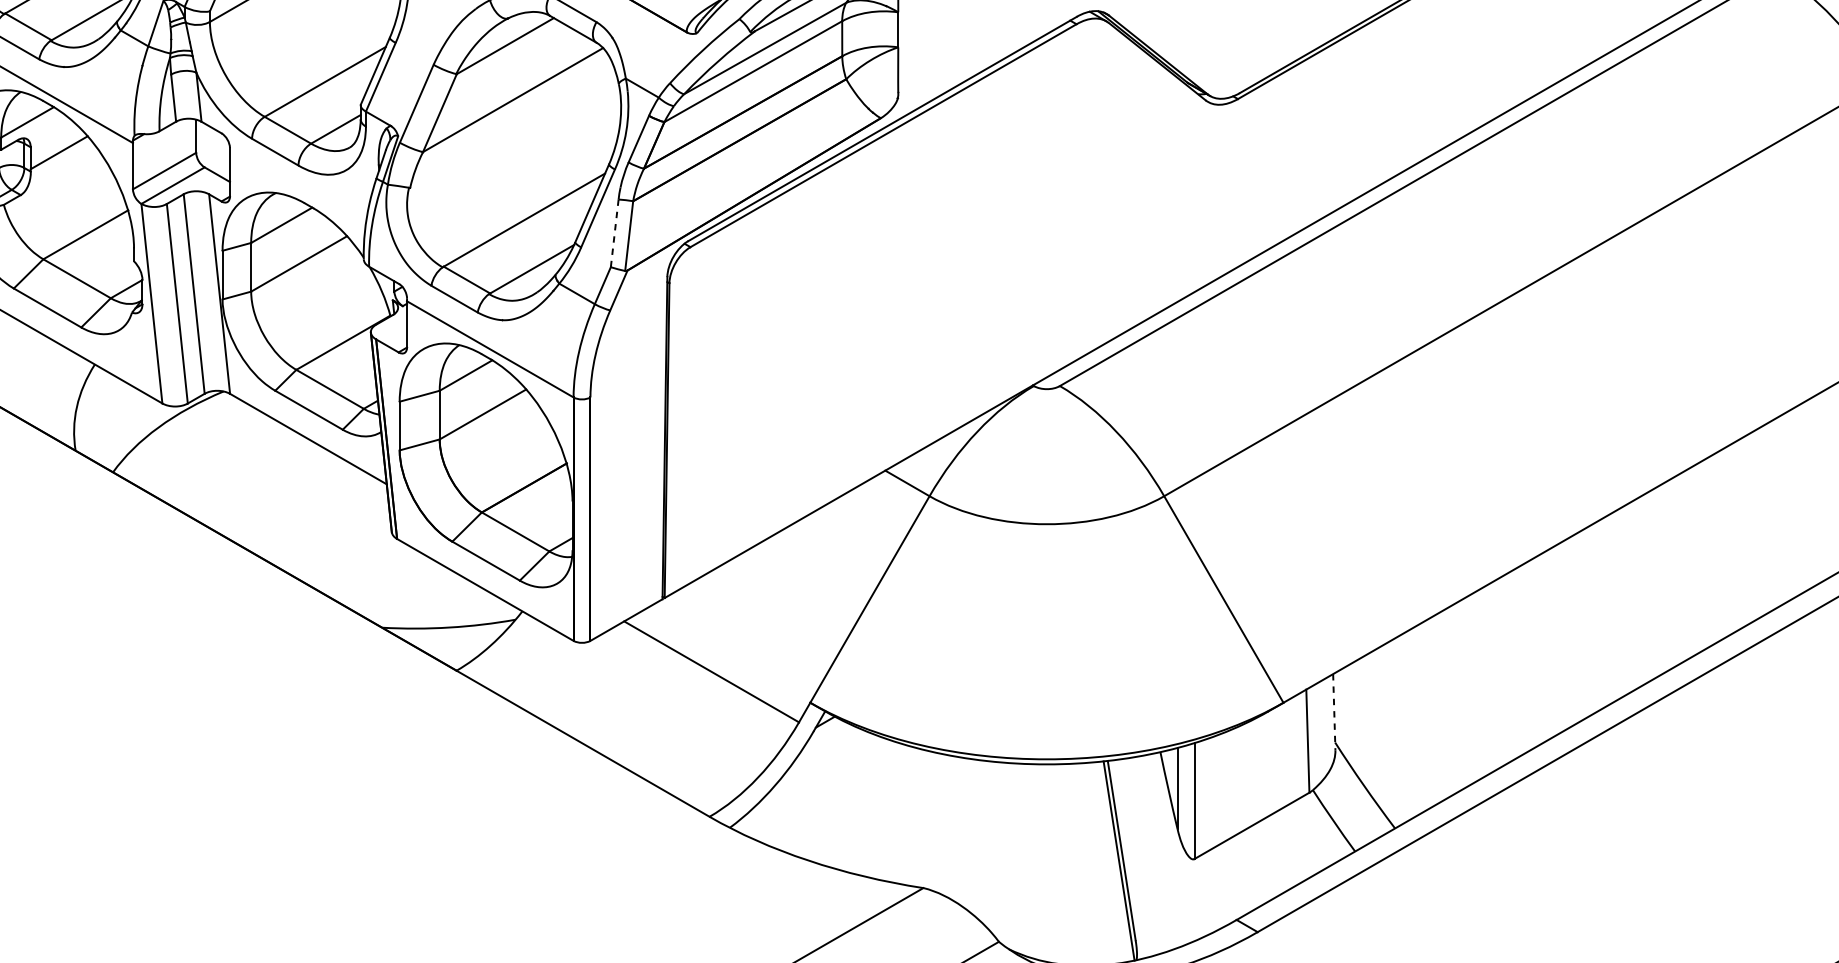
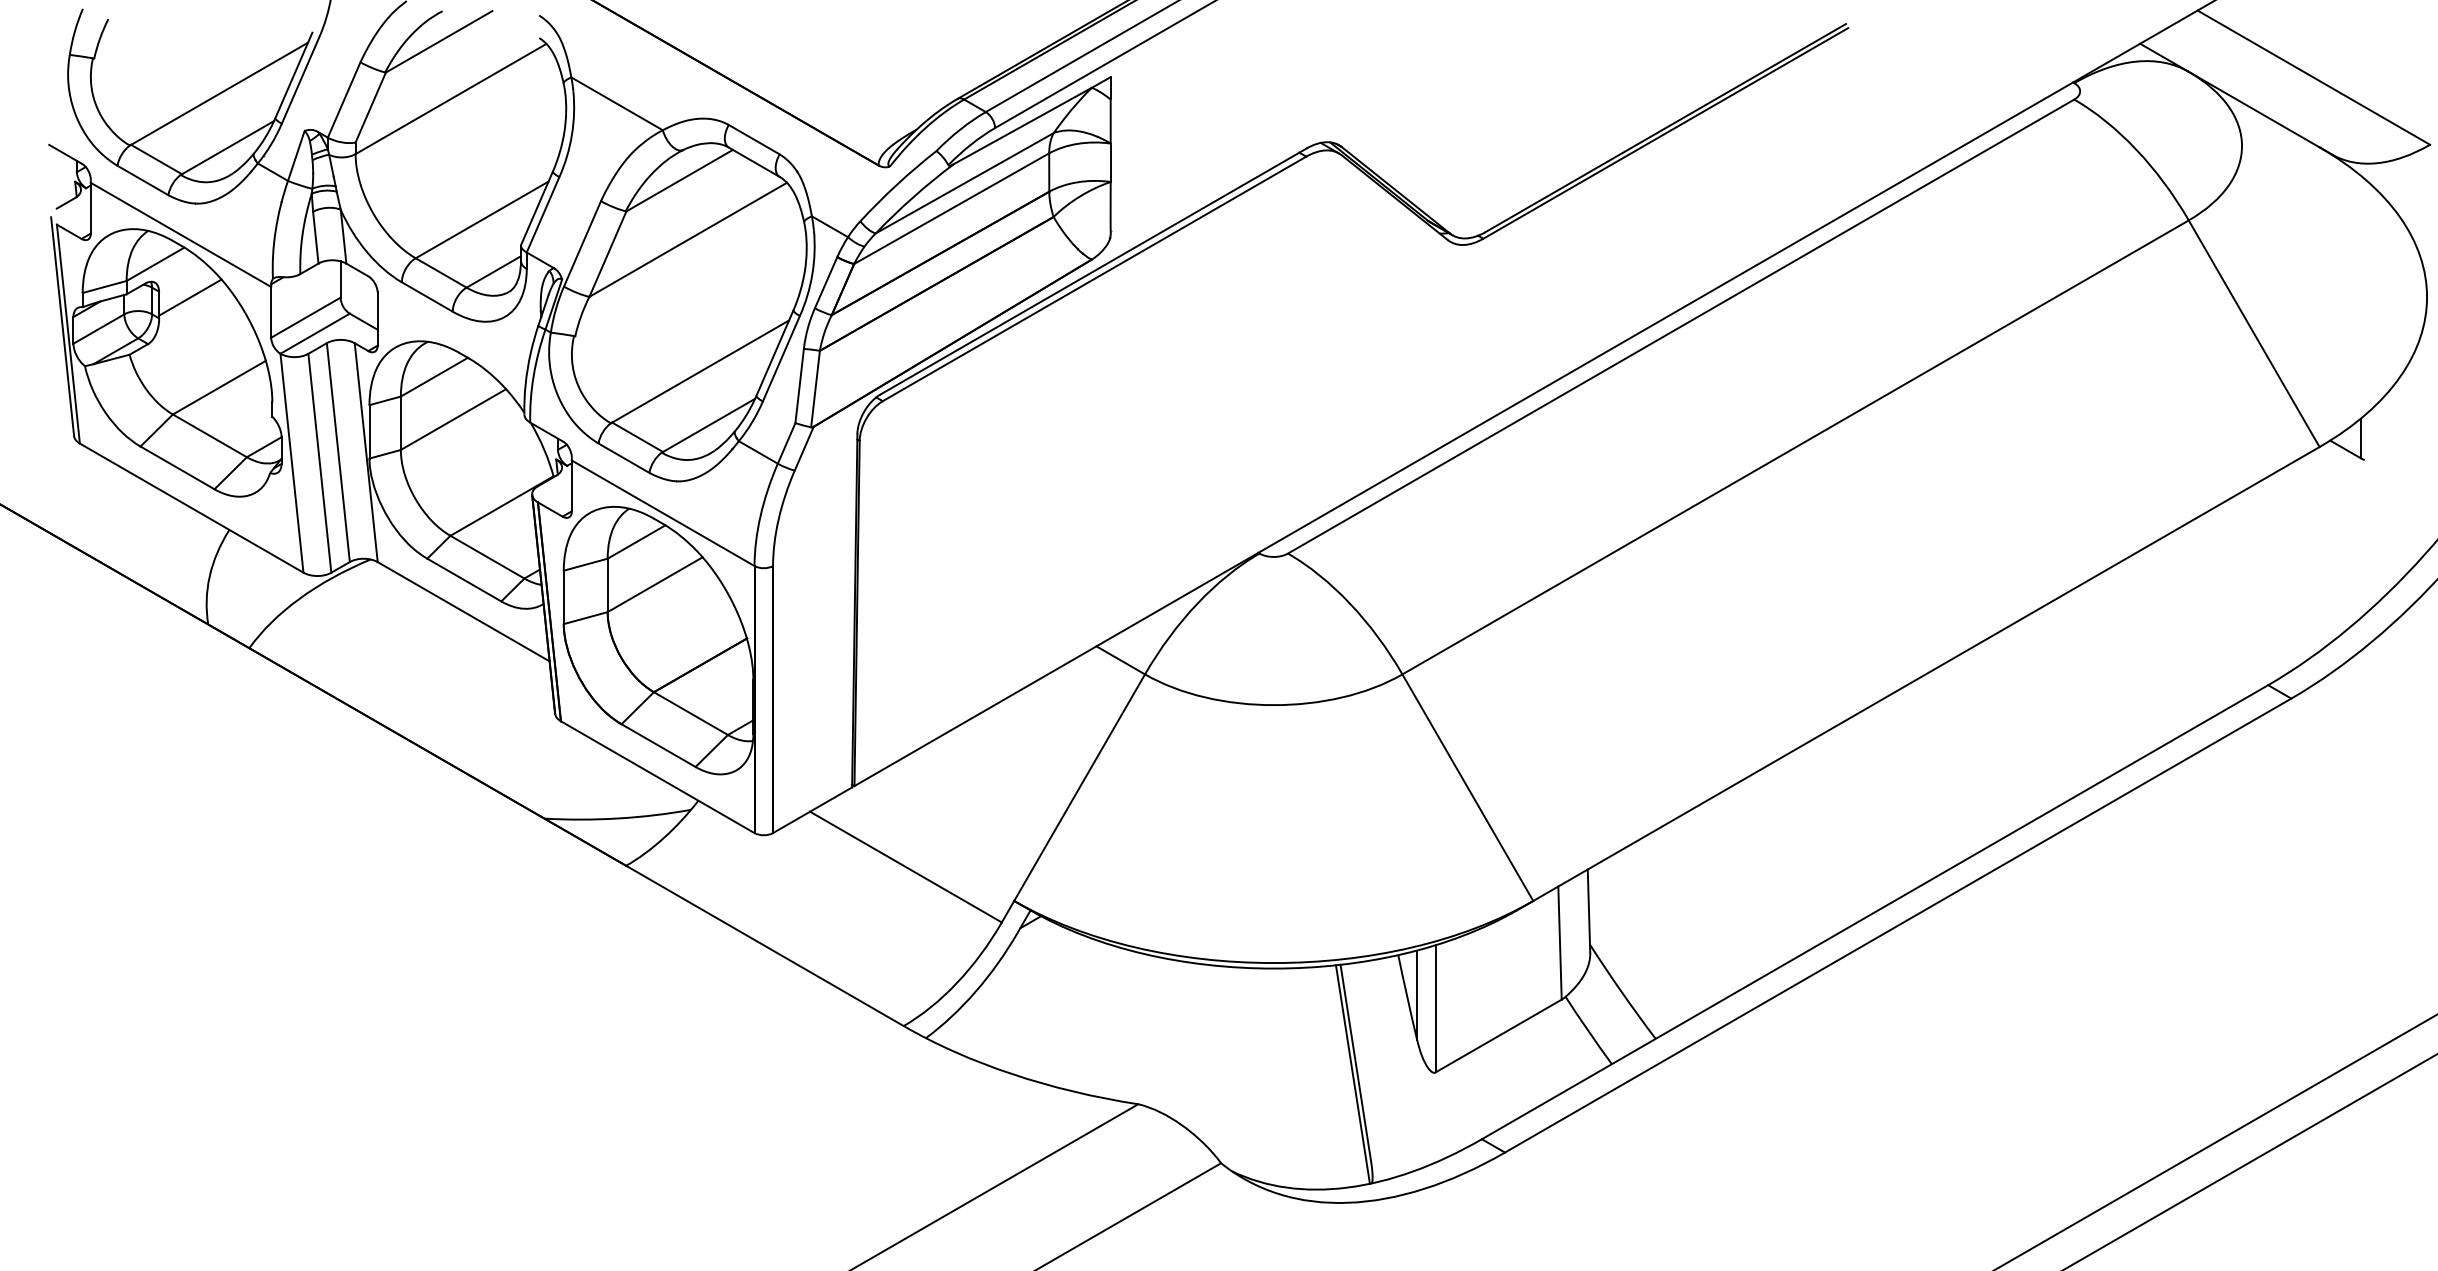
line: (614, 233) -> (799, 386), dashed -> solid
line: (1334, 712) -> (1589, 911), dashed -> solid

